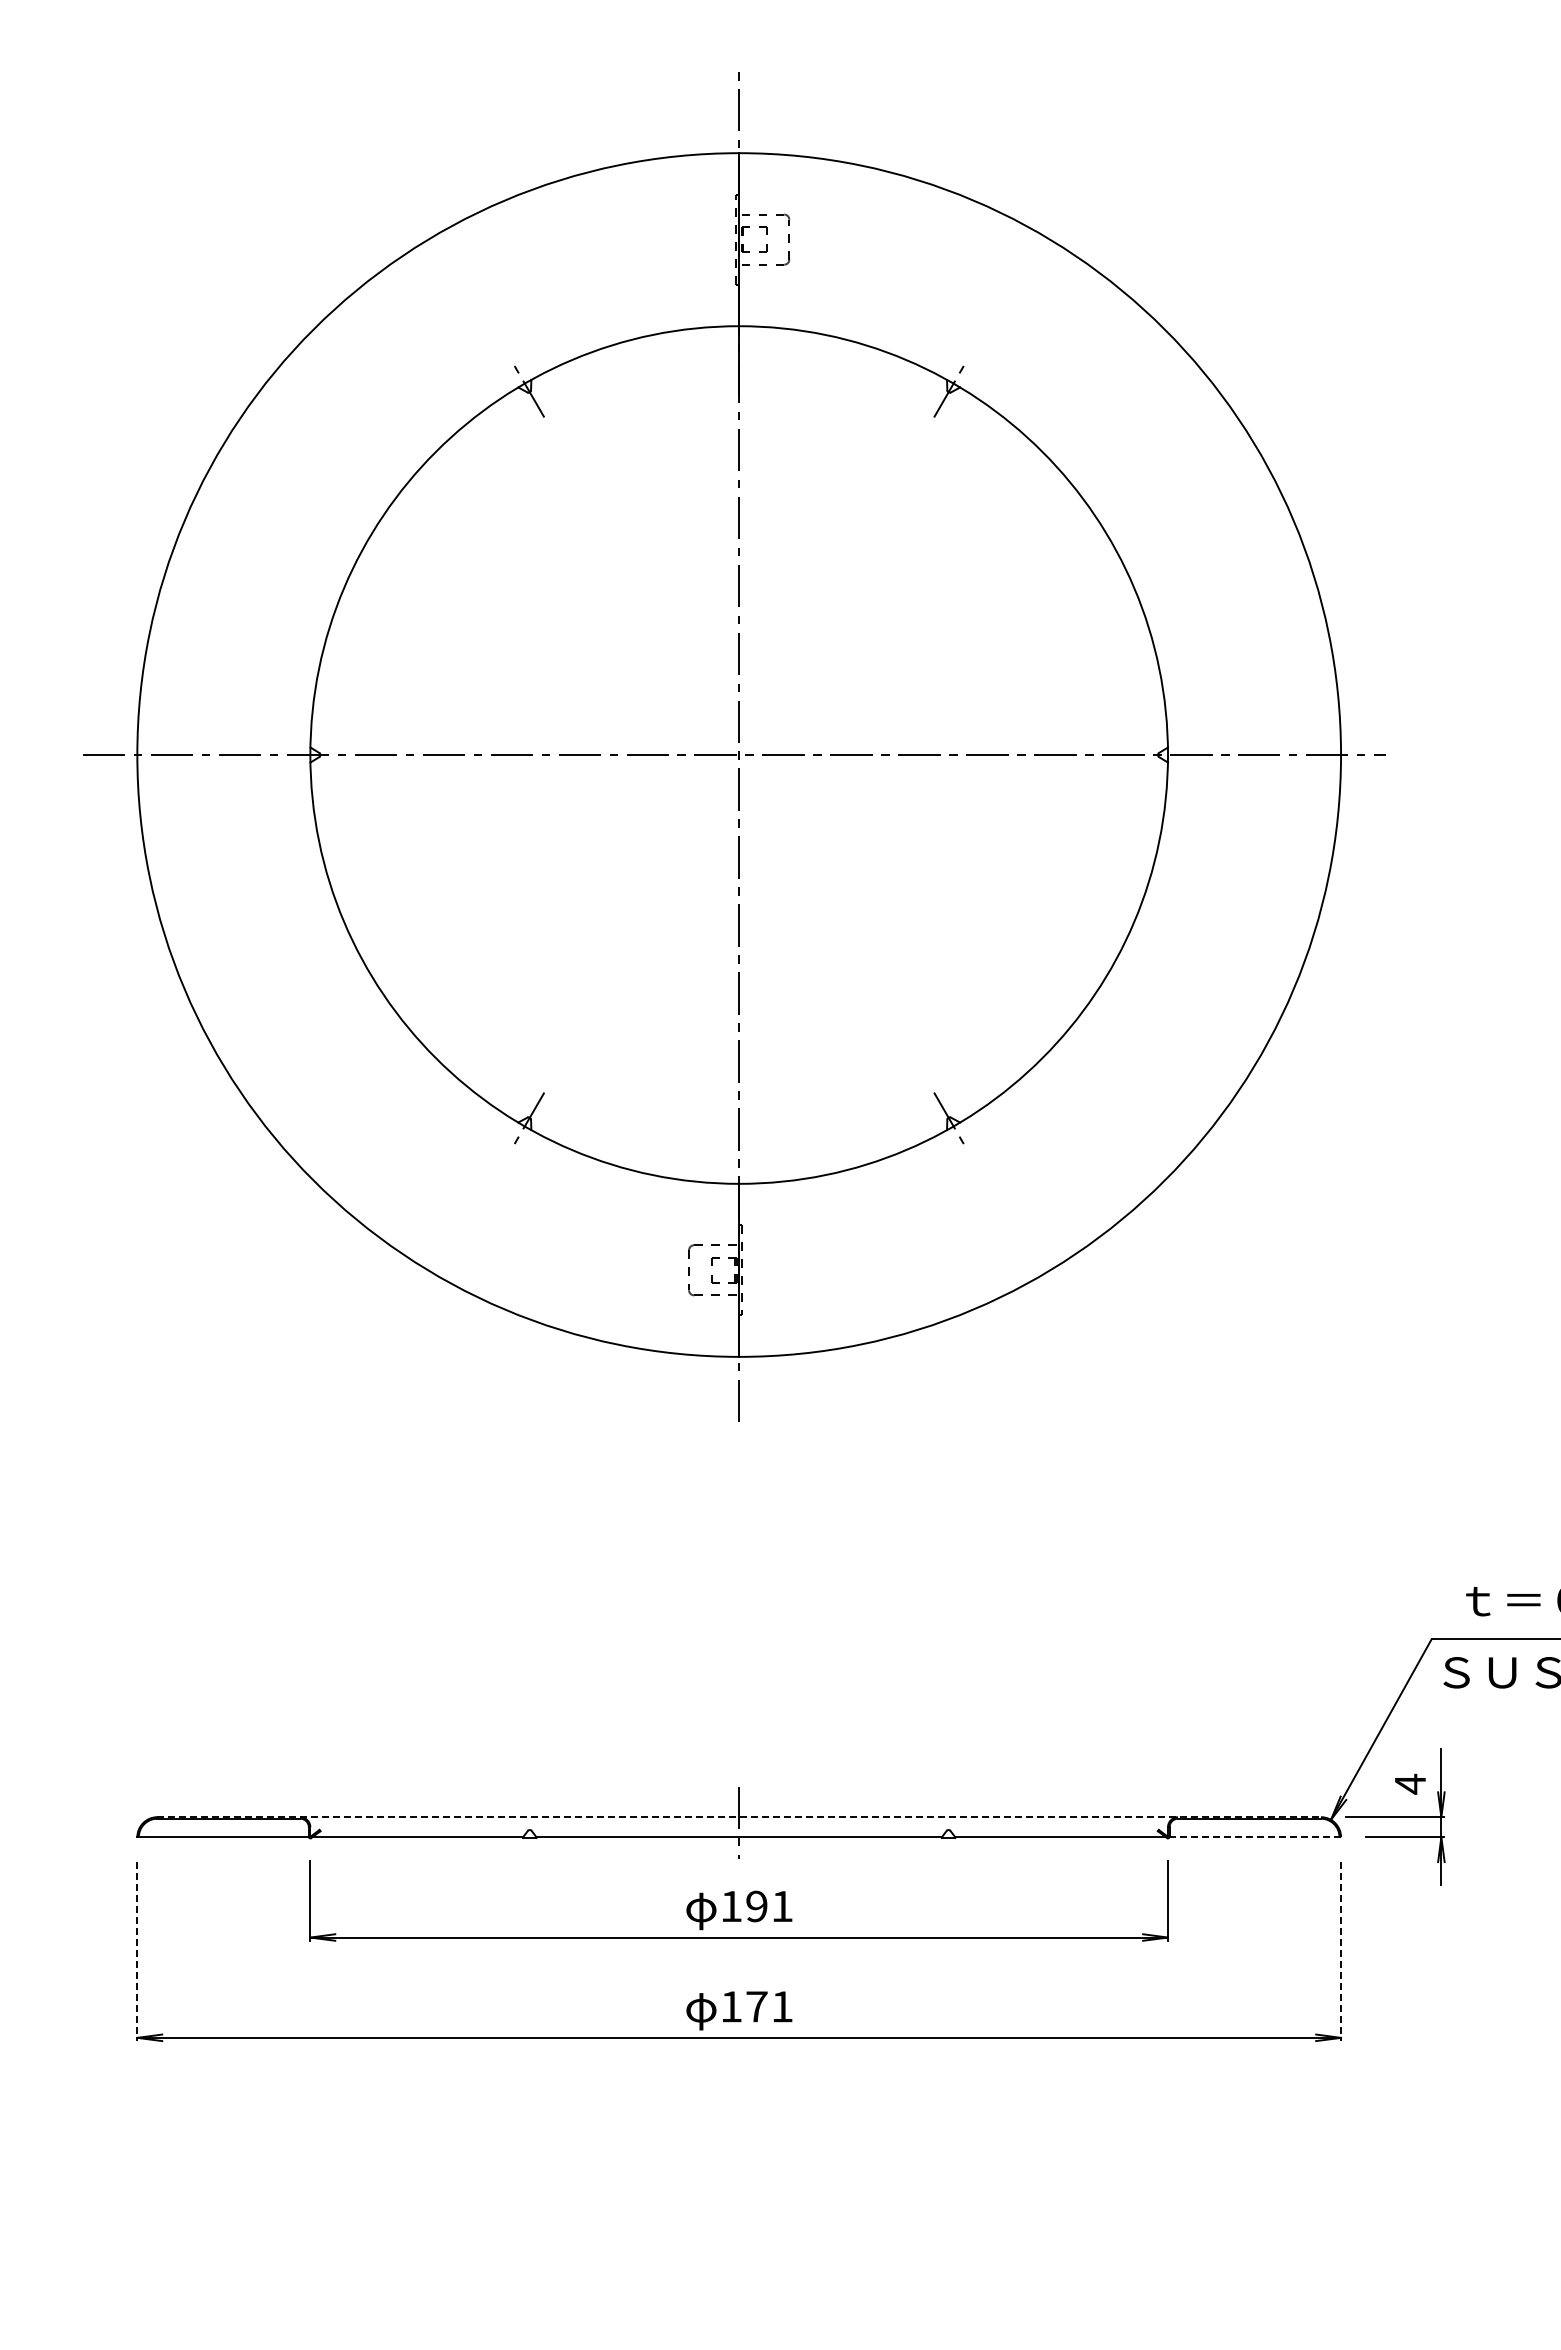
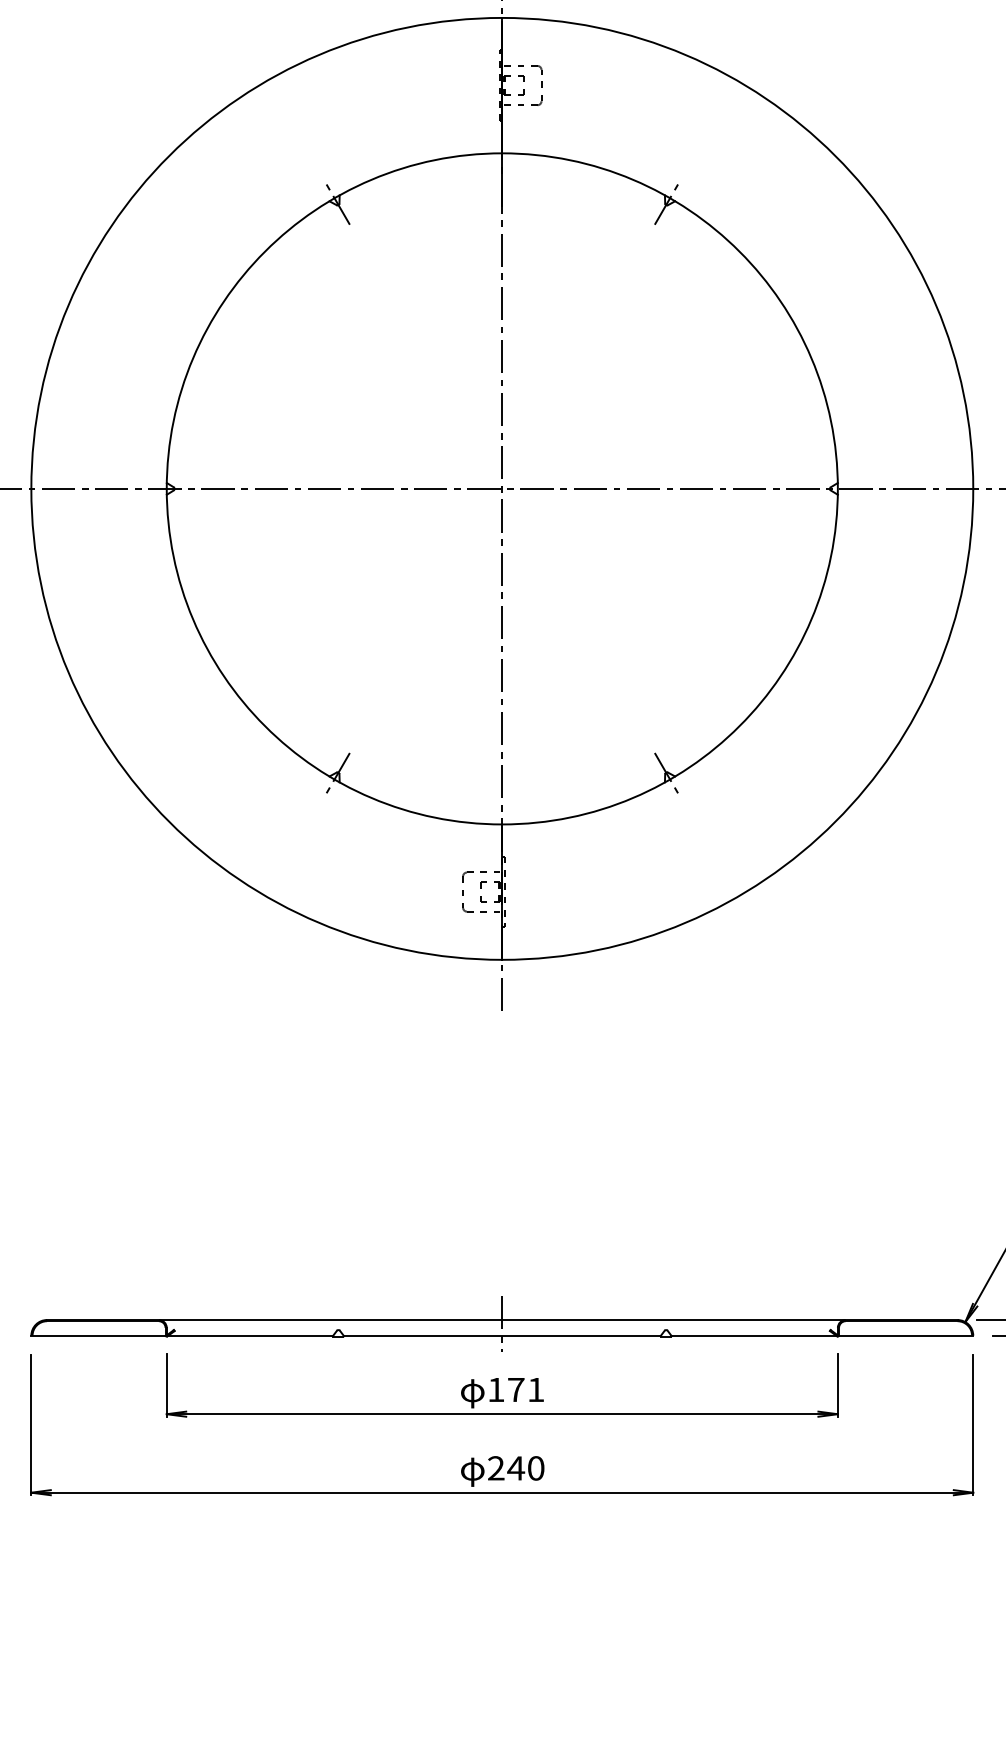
line: (739, 1817) -> (502, 1320), dashed -> solid
line: (1255, 1837) -> (906, 1335), dashed -> solid
text: (756, 1906) -> (515, 1389), 191 -> 171
line: (137, 1952) -> (31, 1425), dashed -> solid
line: (1341, 1952) -> (973, 1425), dashed -> solid
text: (756, 2006) -> (515, 1468), 171 -> 240

